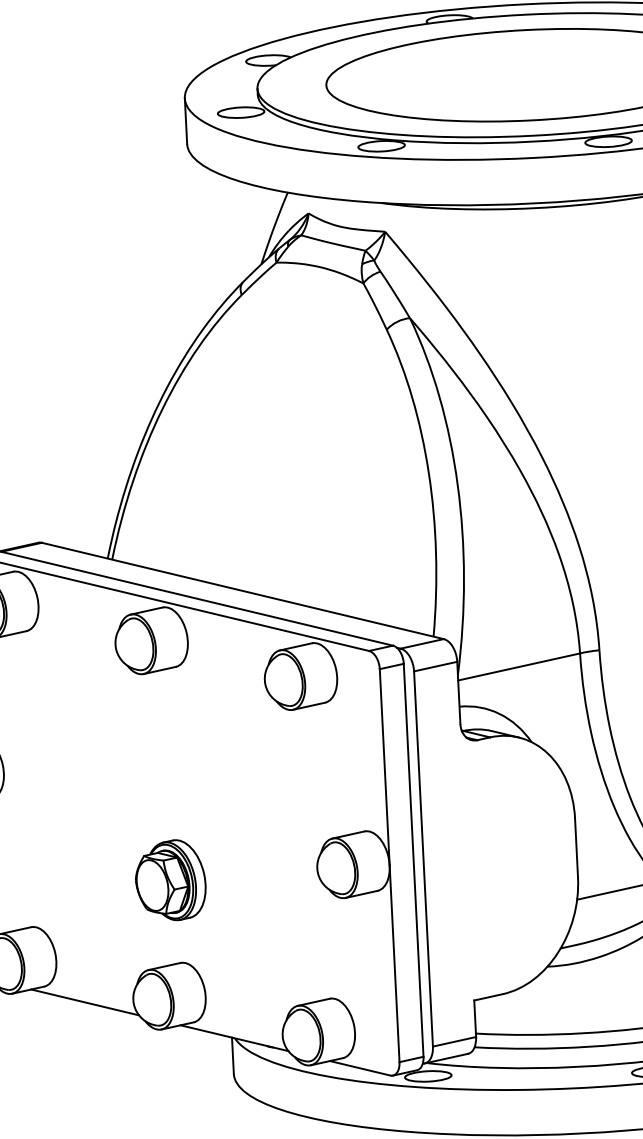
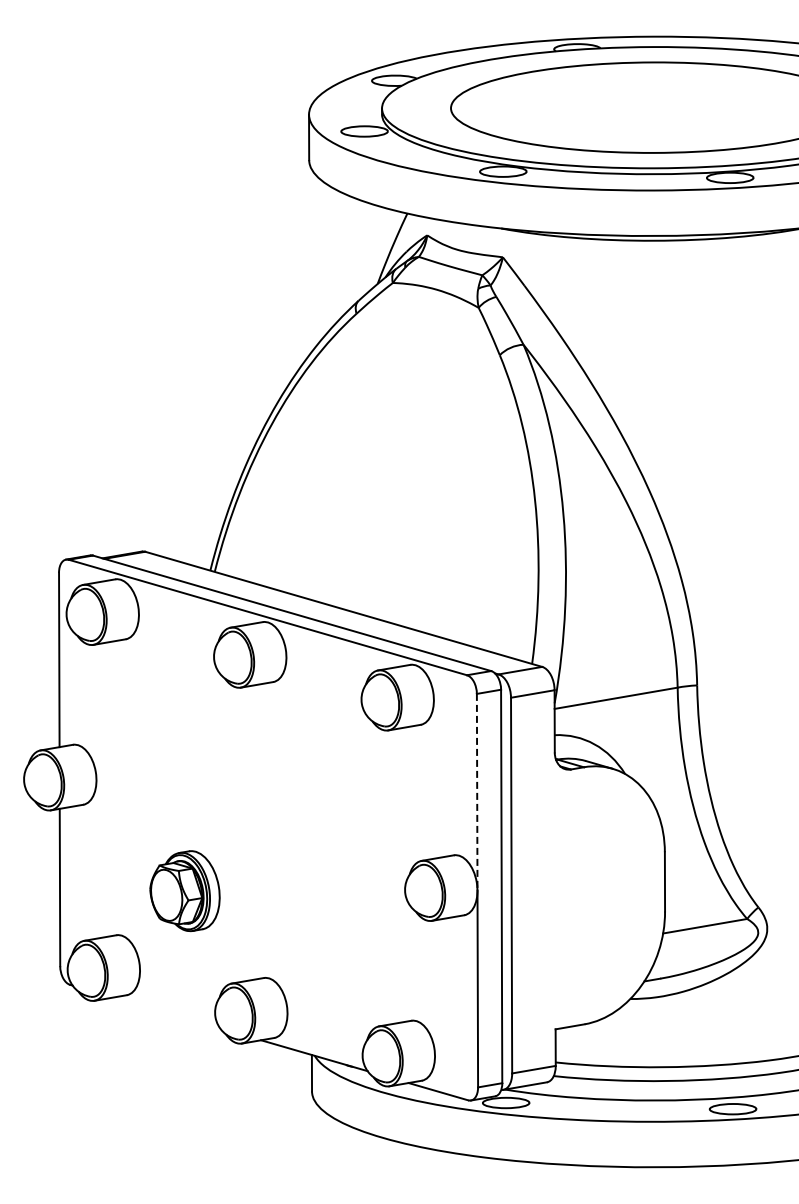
line: (385, 767) -> (477, 792), solid -> dashed
part: (170, 880) -> (184, 891), moved
line: (84, 1002) -> (166, 1012), removed

